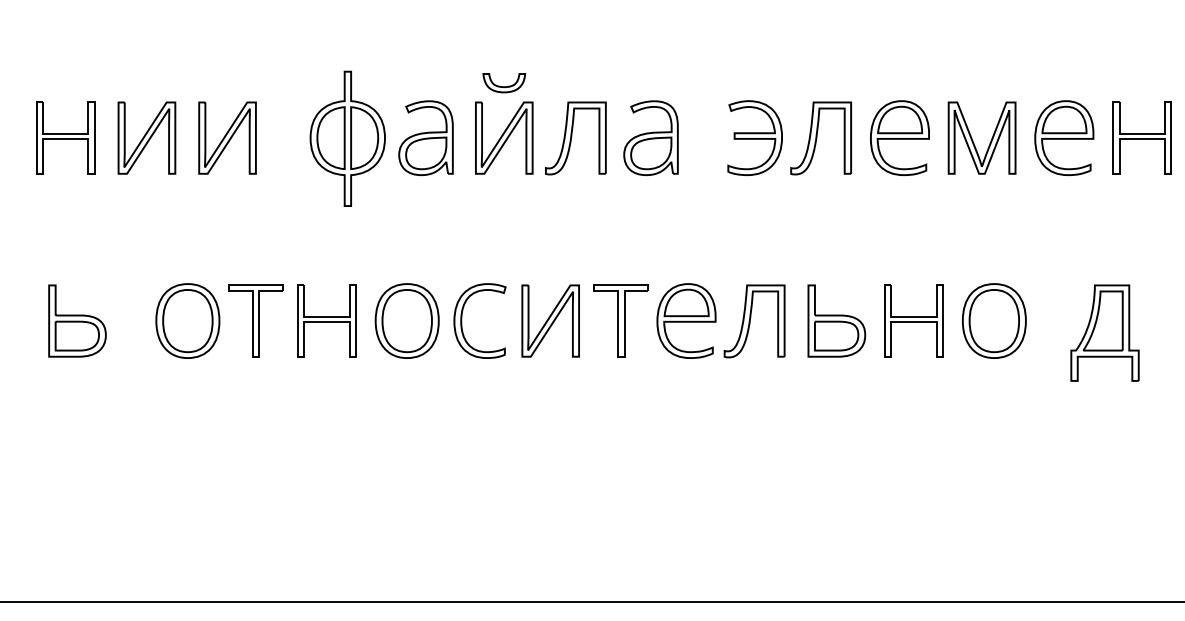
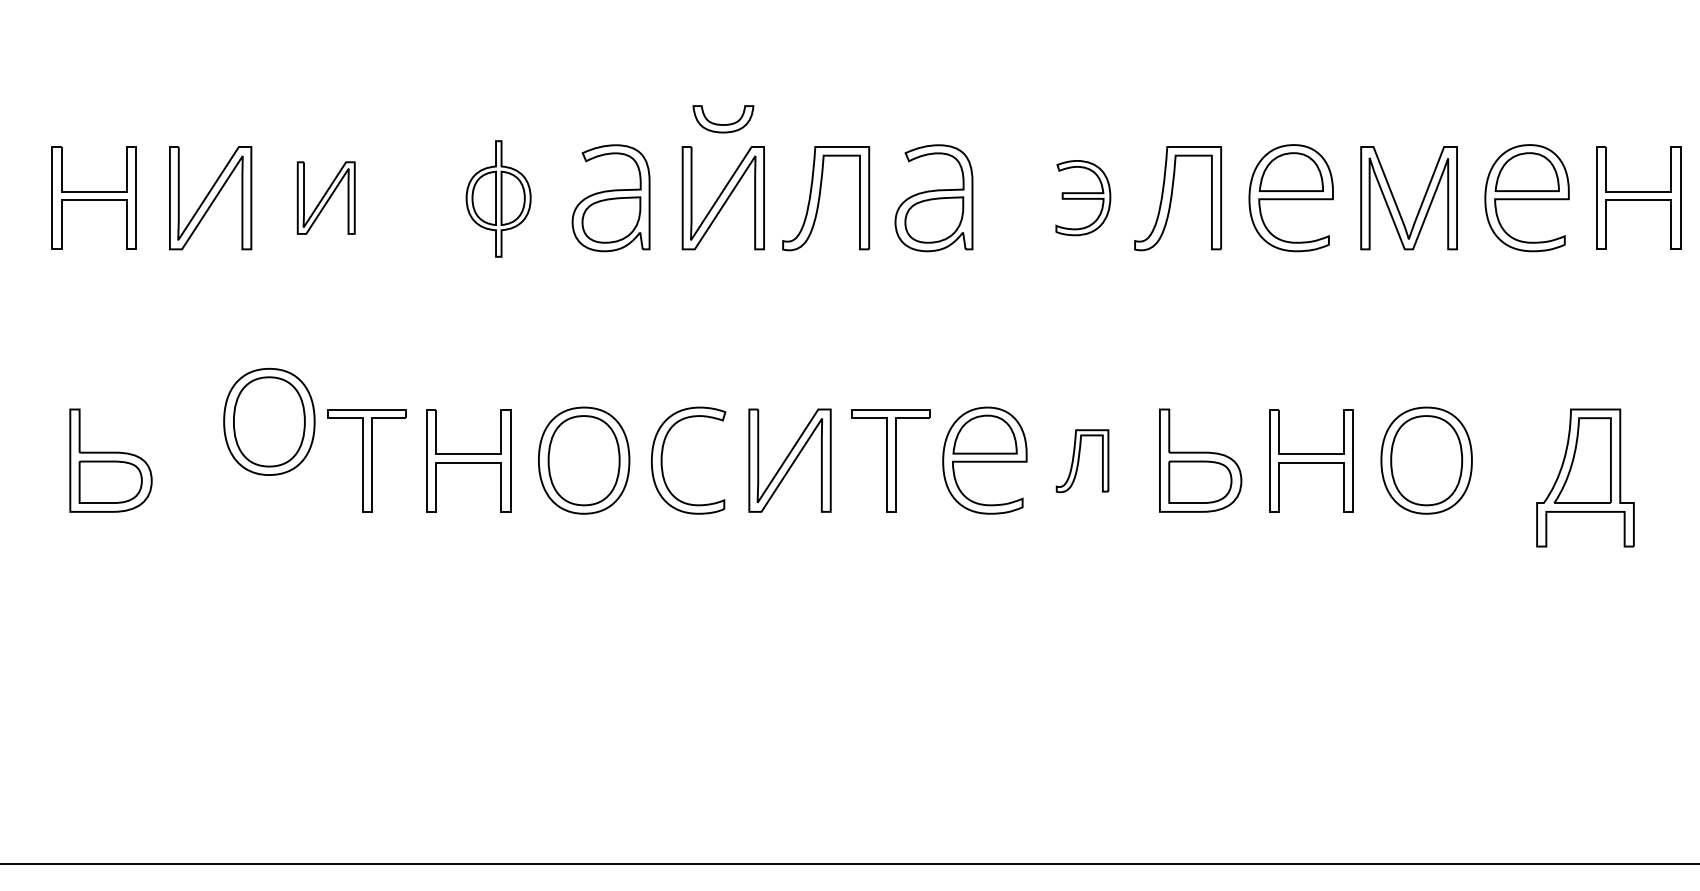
part: (227, 137) -> (326, 197), size x0.7
part: (754, 137) -> (1082, 197), size x0.7
part: (347, 138) -> (498, 198), size x0.6
part: (187, 320) -> (268, 421), moved
part: (754, 321) -> (1082, 461), size x0.6

